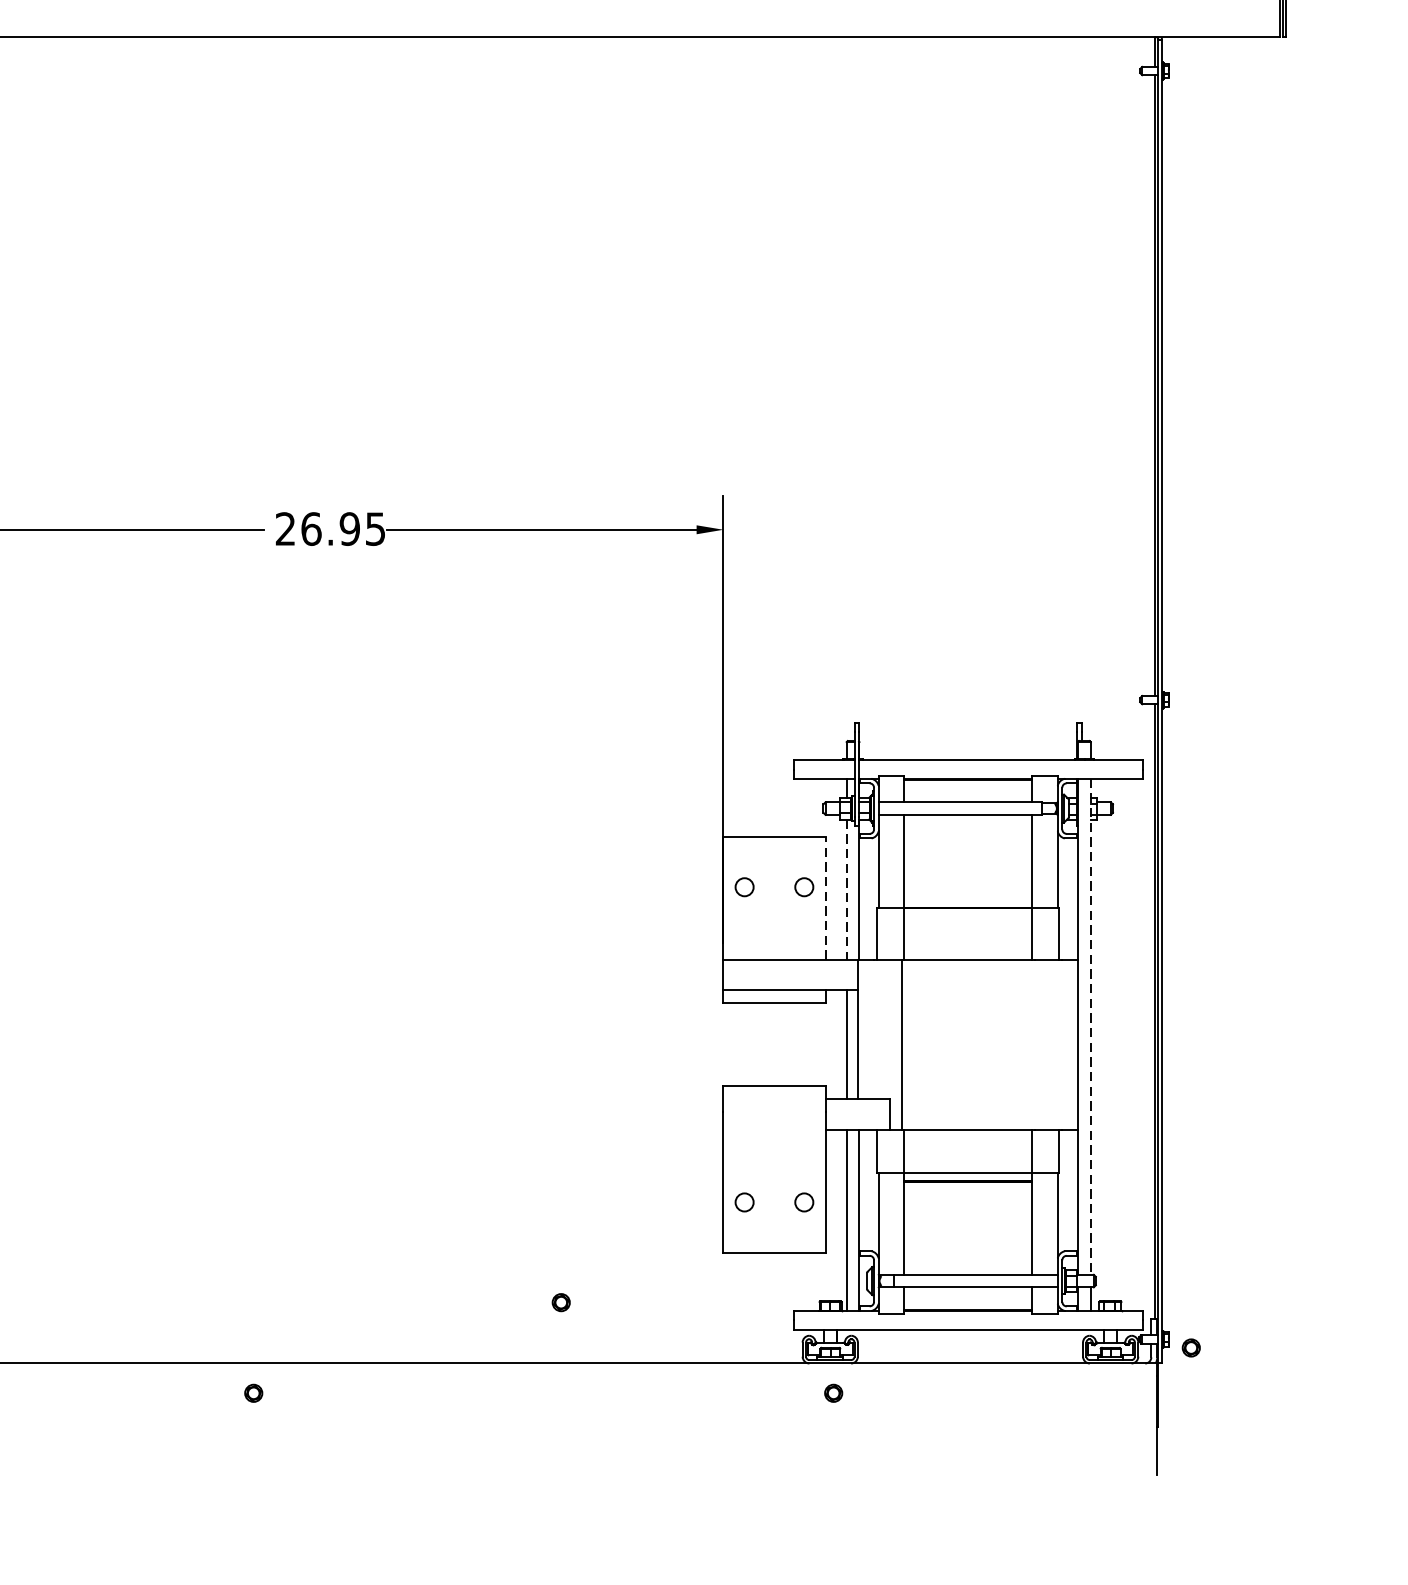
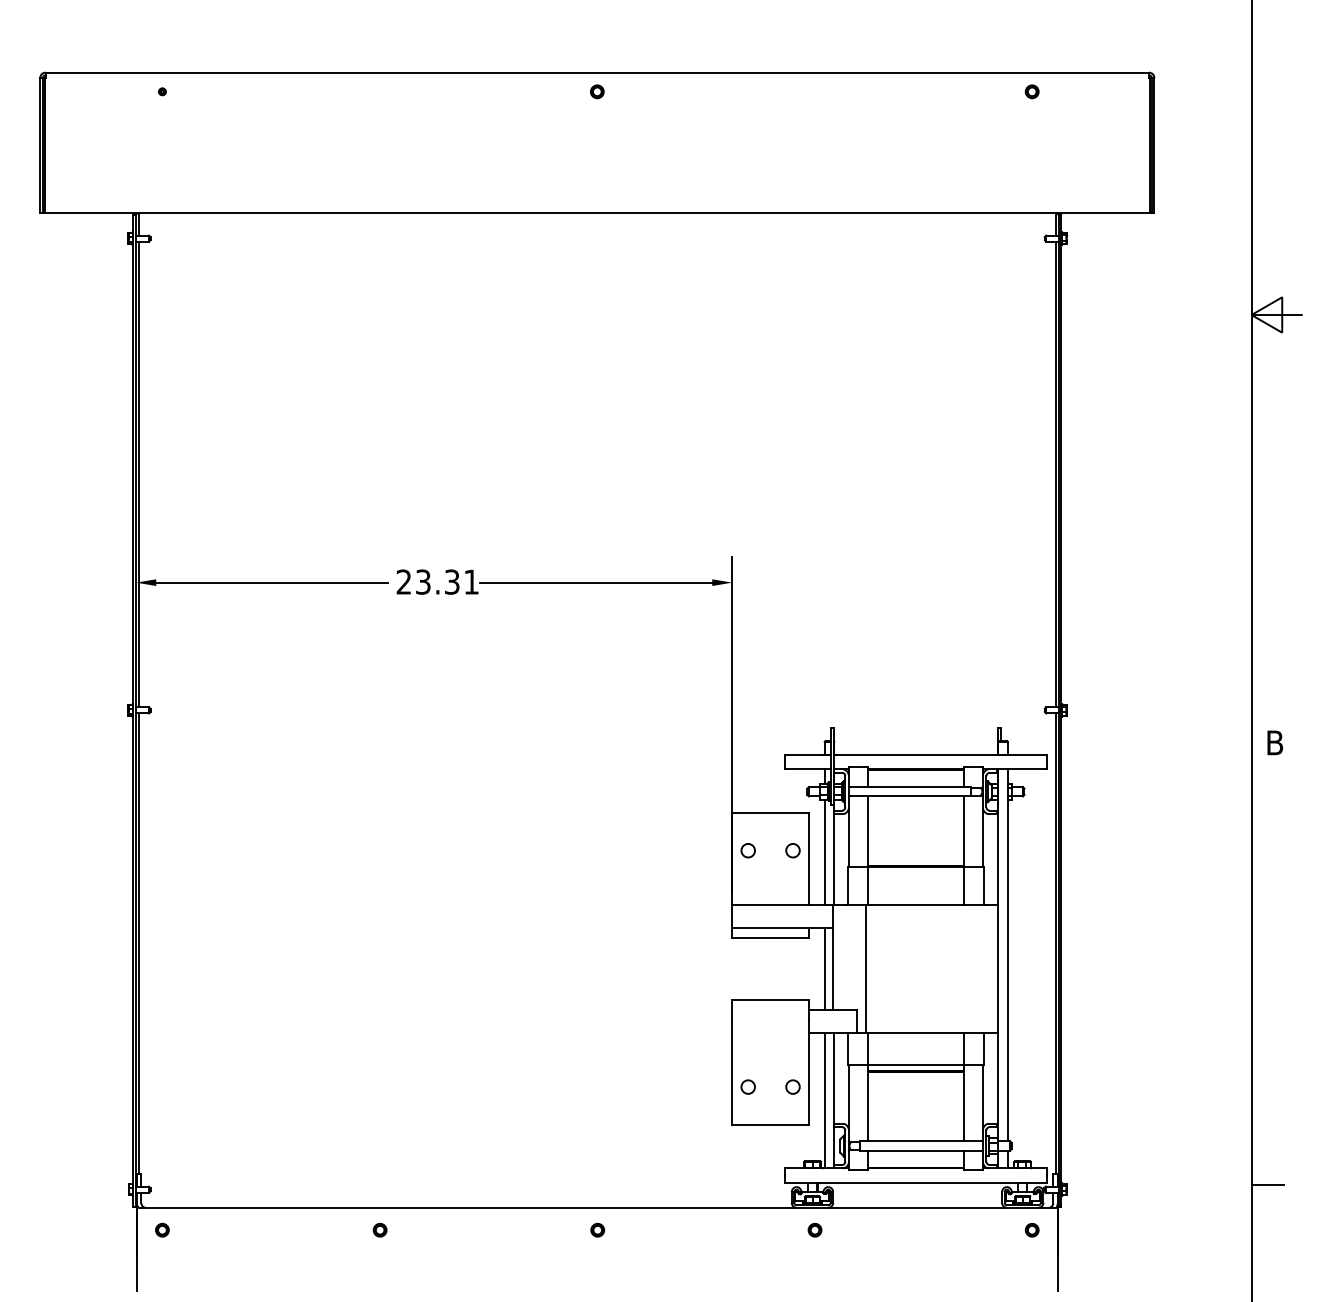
text: (343, 528) -> (447, 581), 26.95 -> 23.31
line: (846, 889) -> (824, 852), dashed -> solid
line: (826, 898) -> (809, 859), dashed -> solid
line: (1090, 1026) -> (1007, 955), dashed -> solid
part: (560, 1301) -> (597, 1229), moved
part: (1190, 1347) -> (1031, 1229), moved

